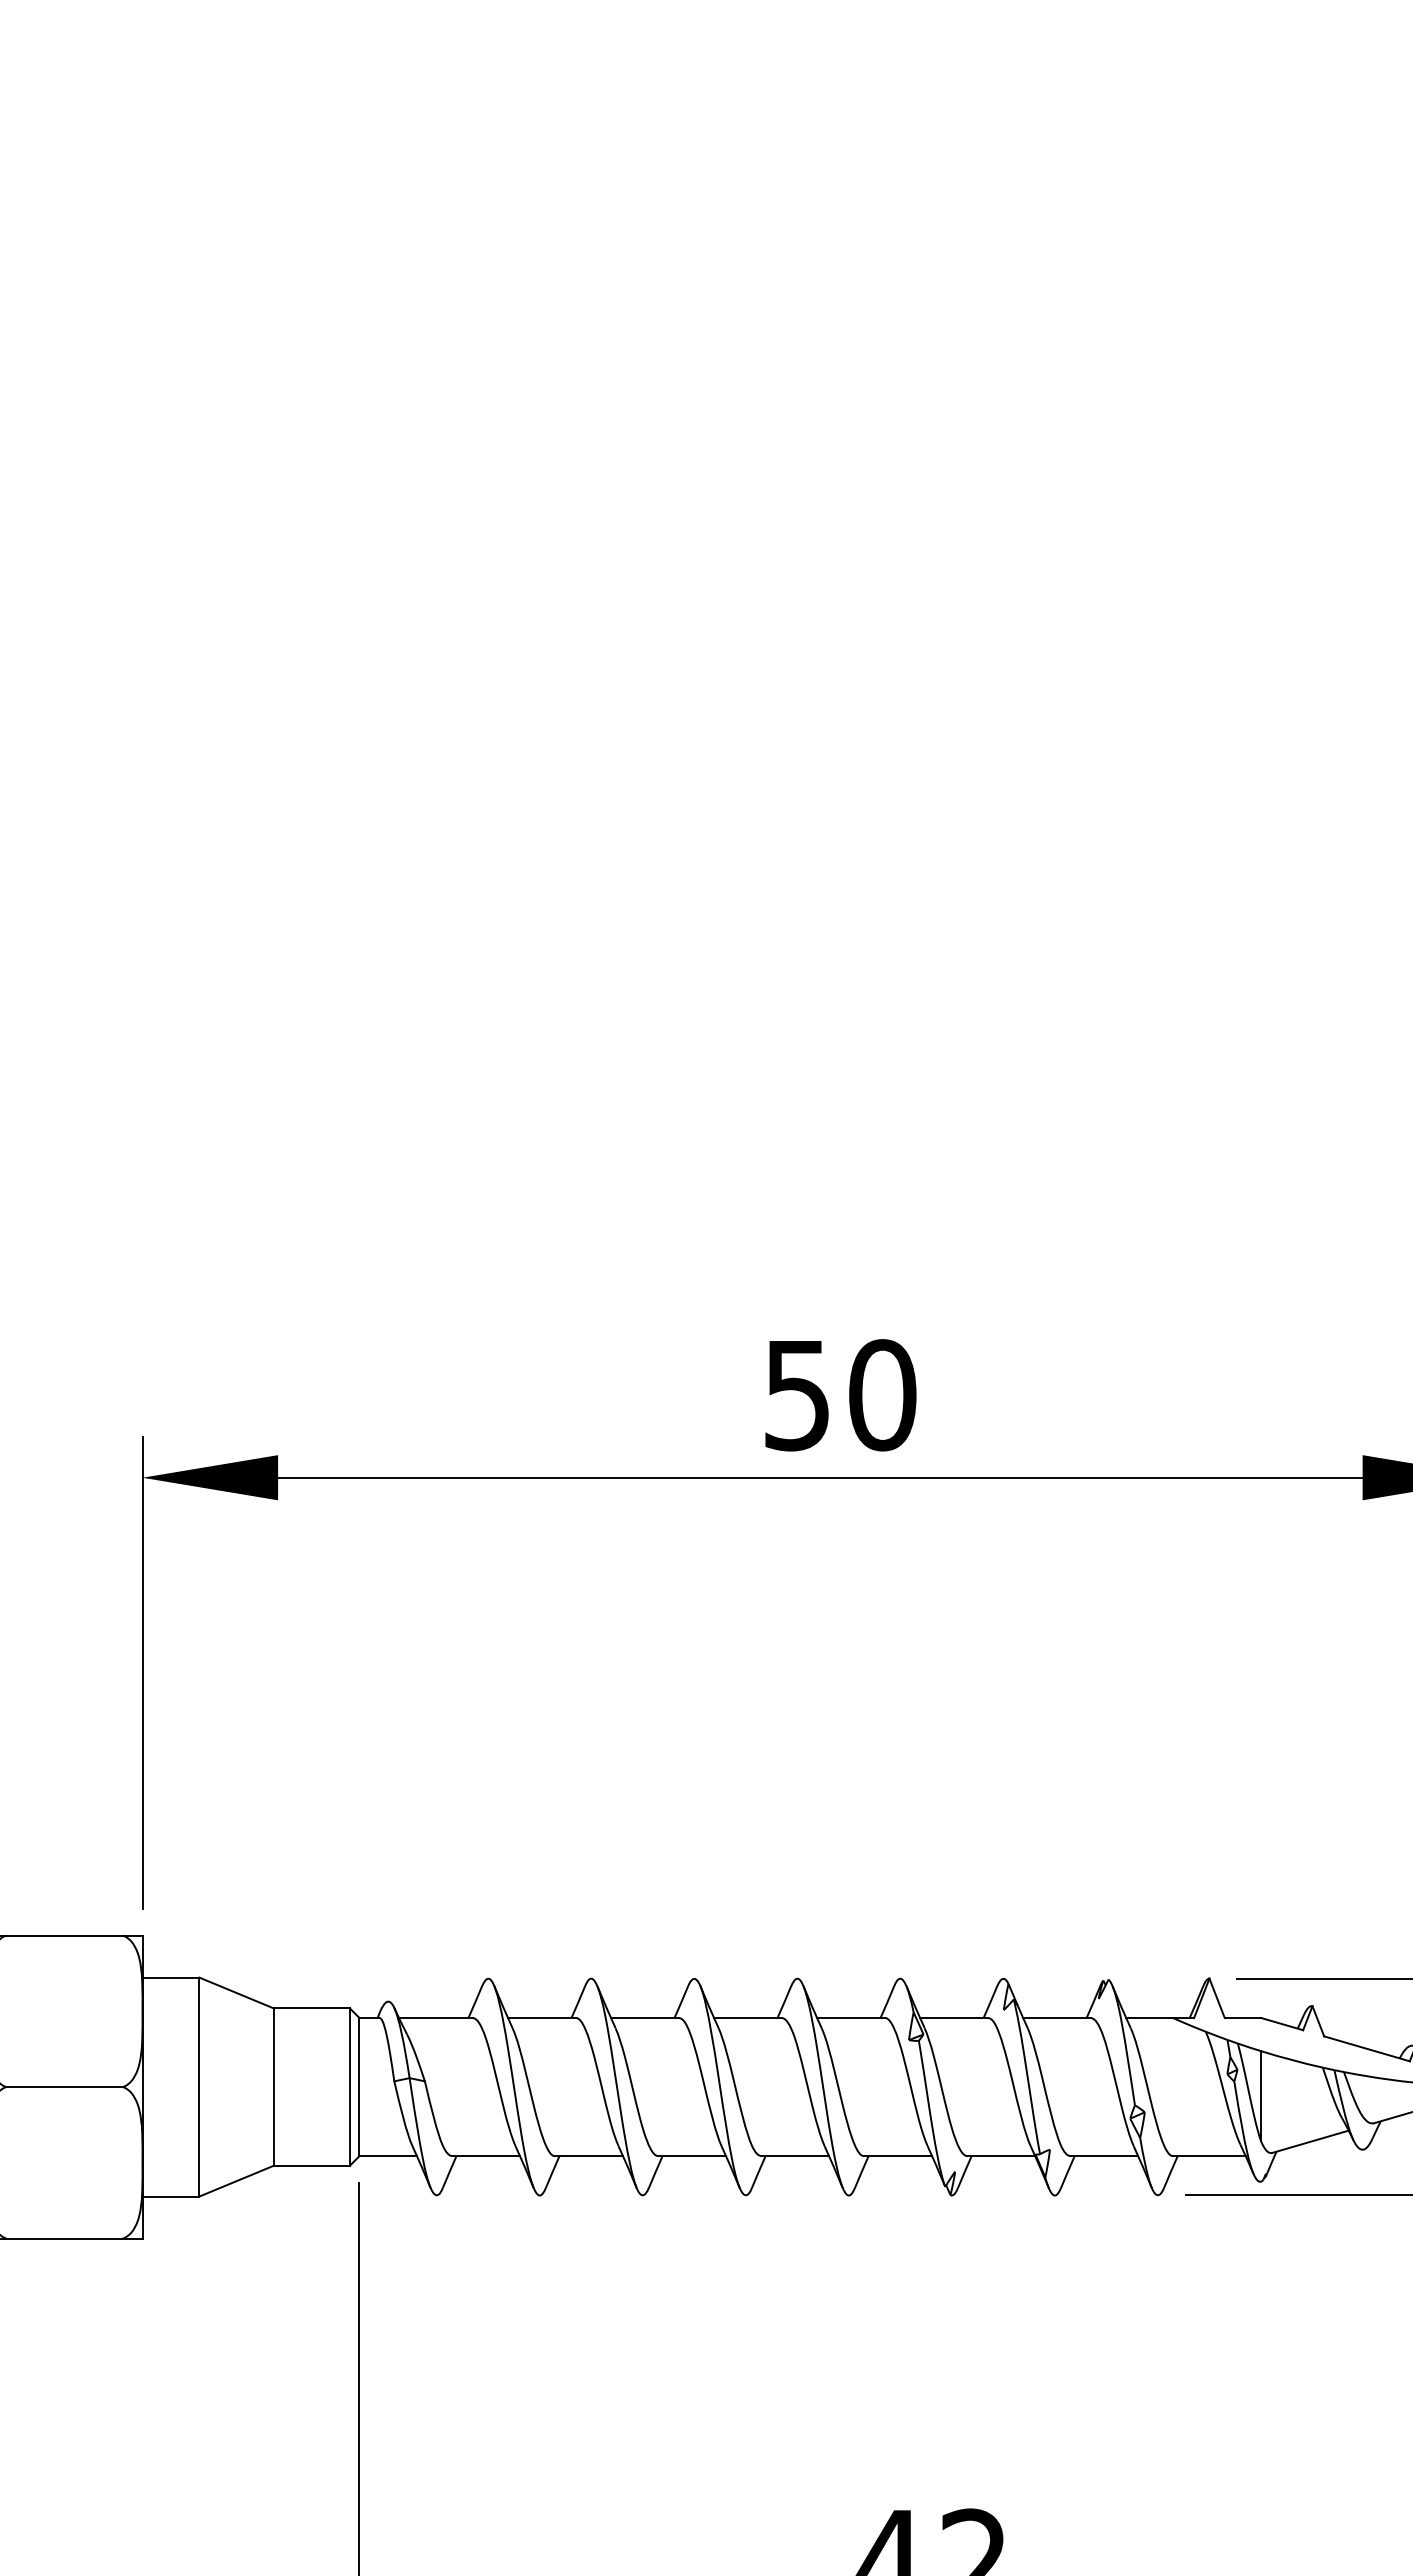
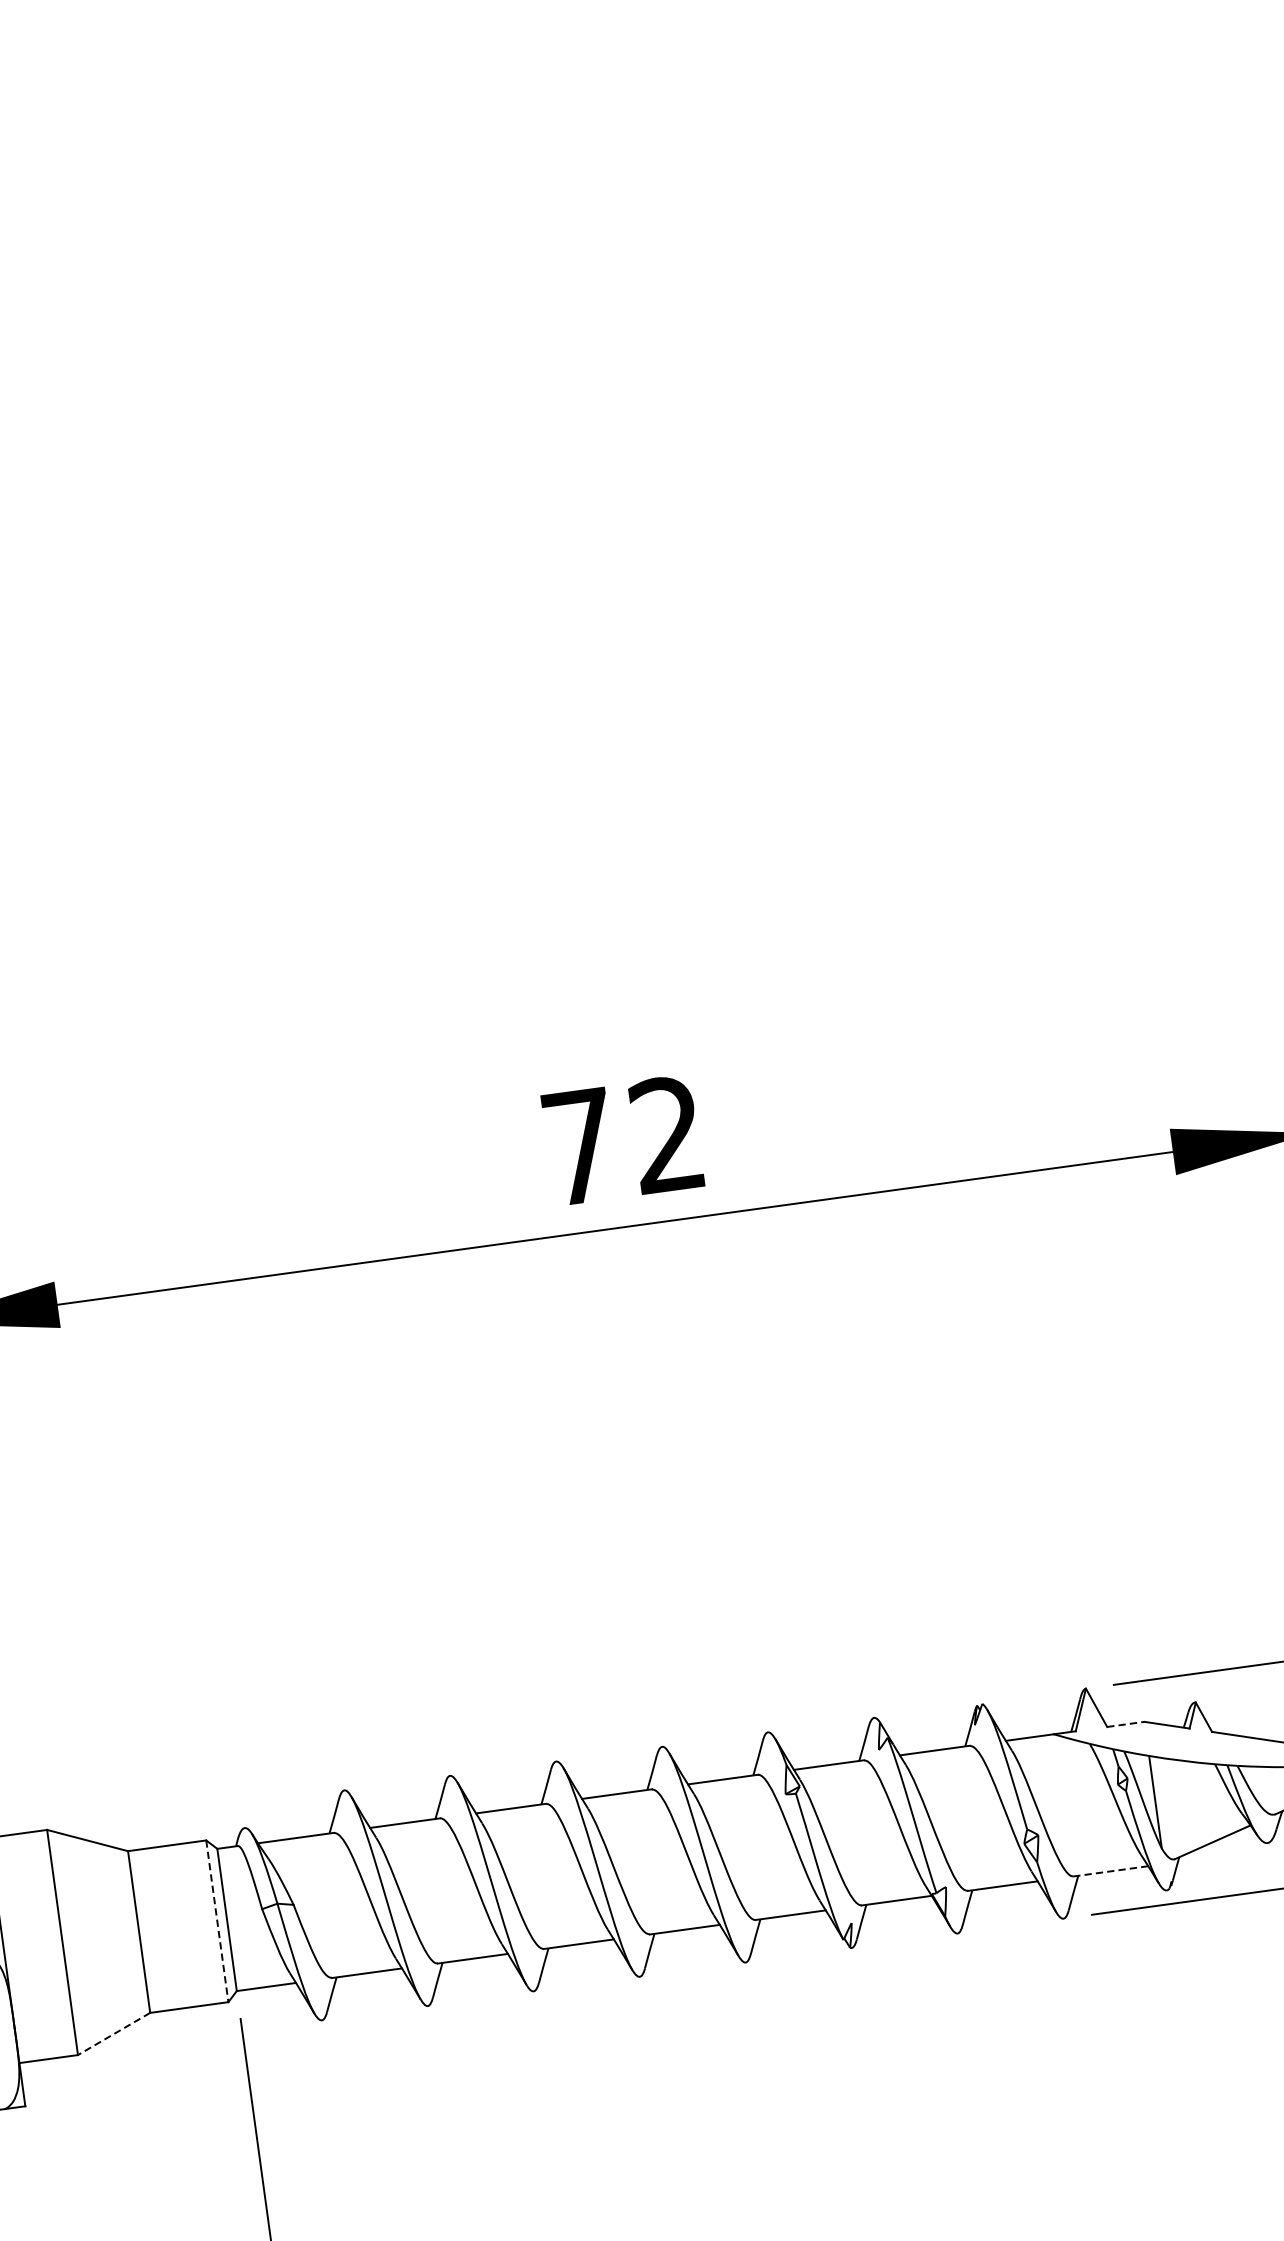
text: (840, 1395) -> (624, 1140), 50 -> 72
line: (1243, 2017) -> (1126, 1723), solid -> dashed
line: (349, 2087) -> (216, 1921), solid -> dashed
line: (1208, 2156) -> (1110, 1871), solid -> dashed
line: (236, 2181) -> (113, 2034), solid -> dashed

